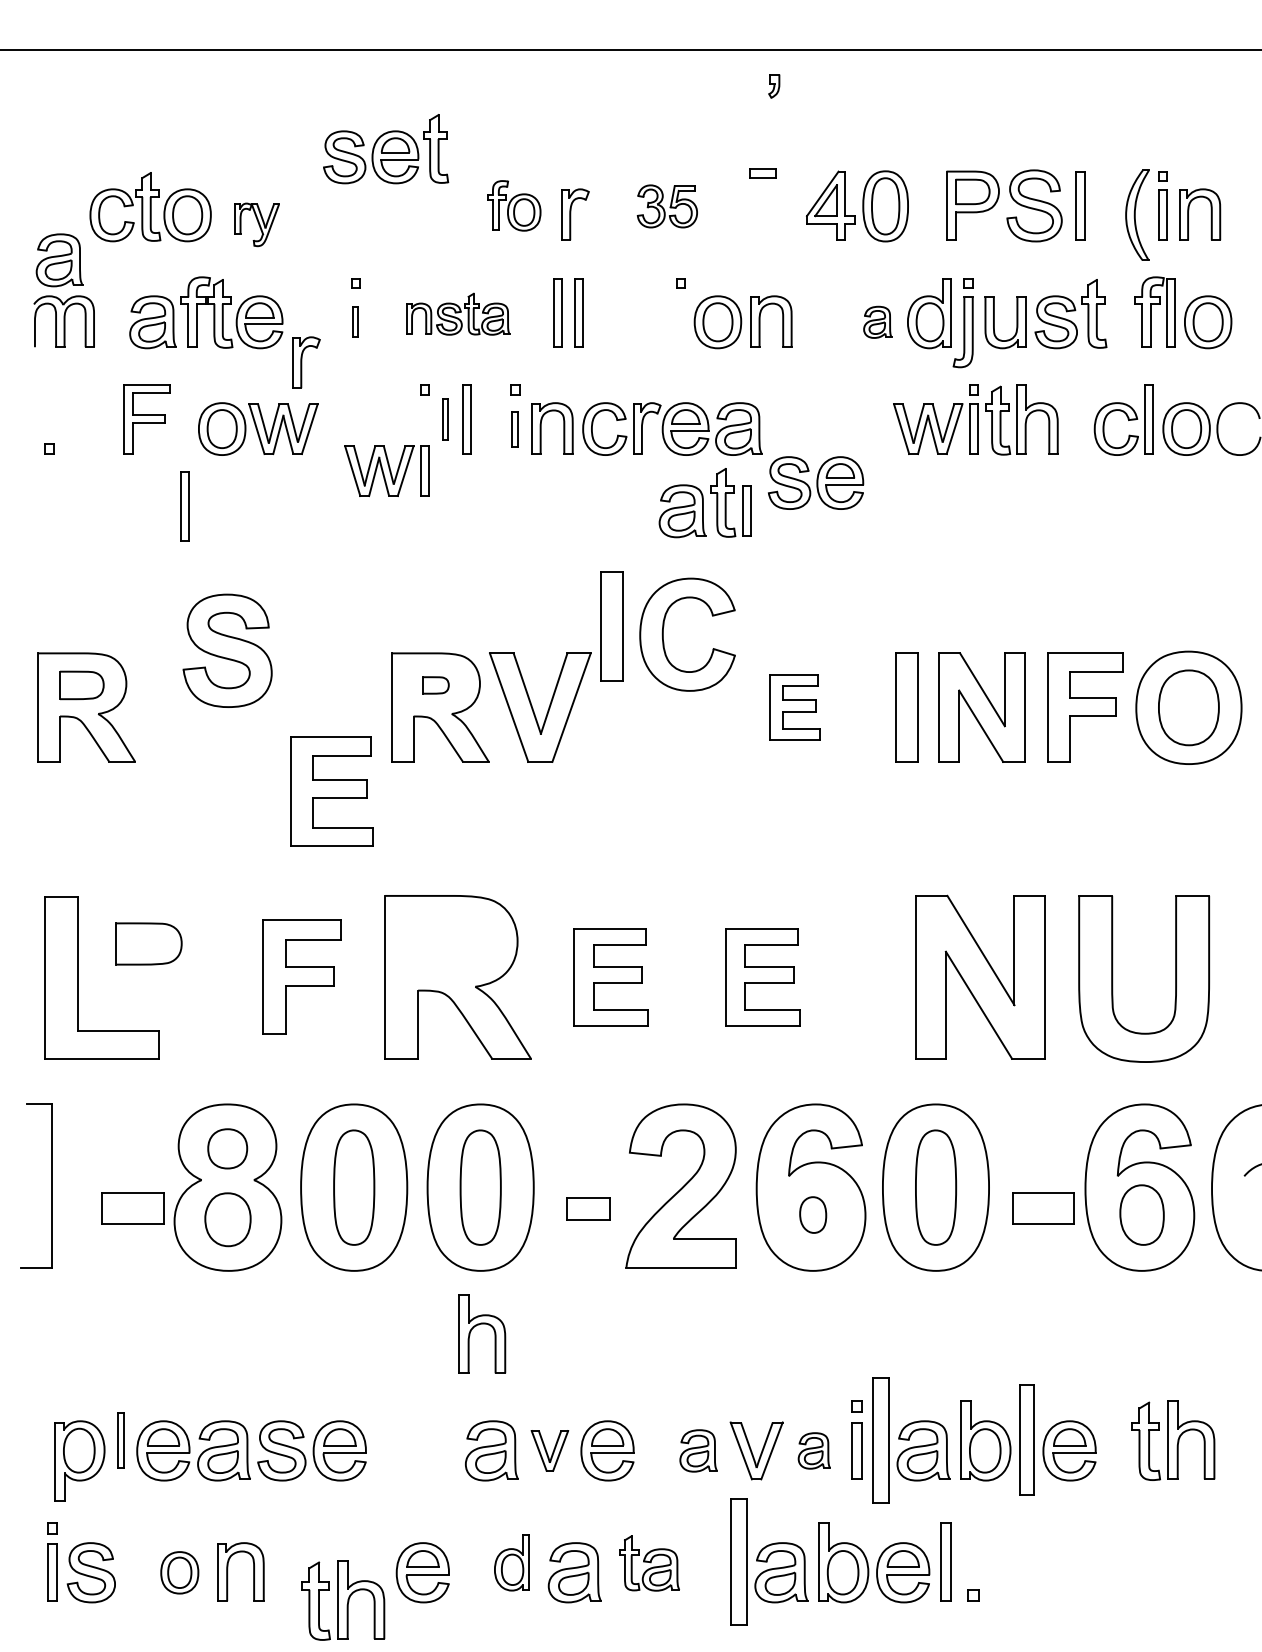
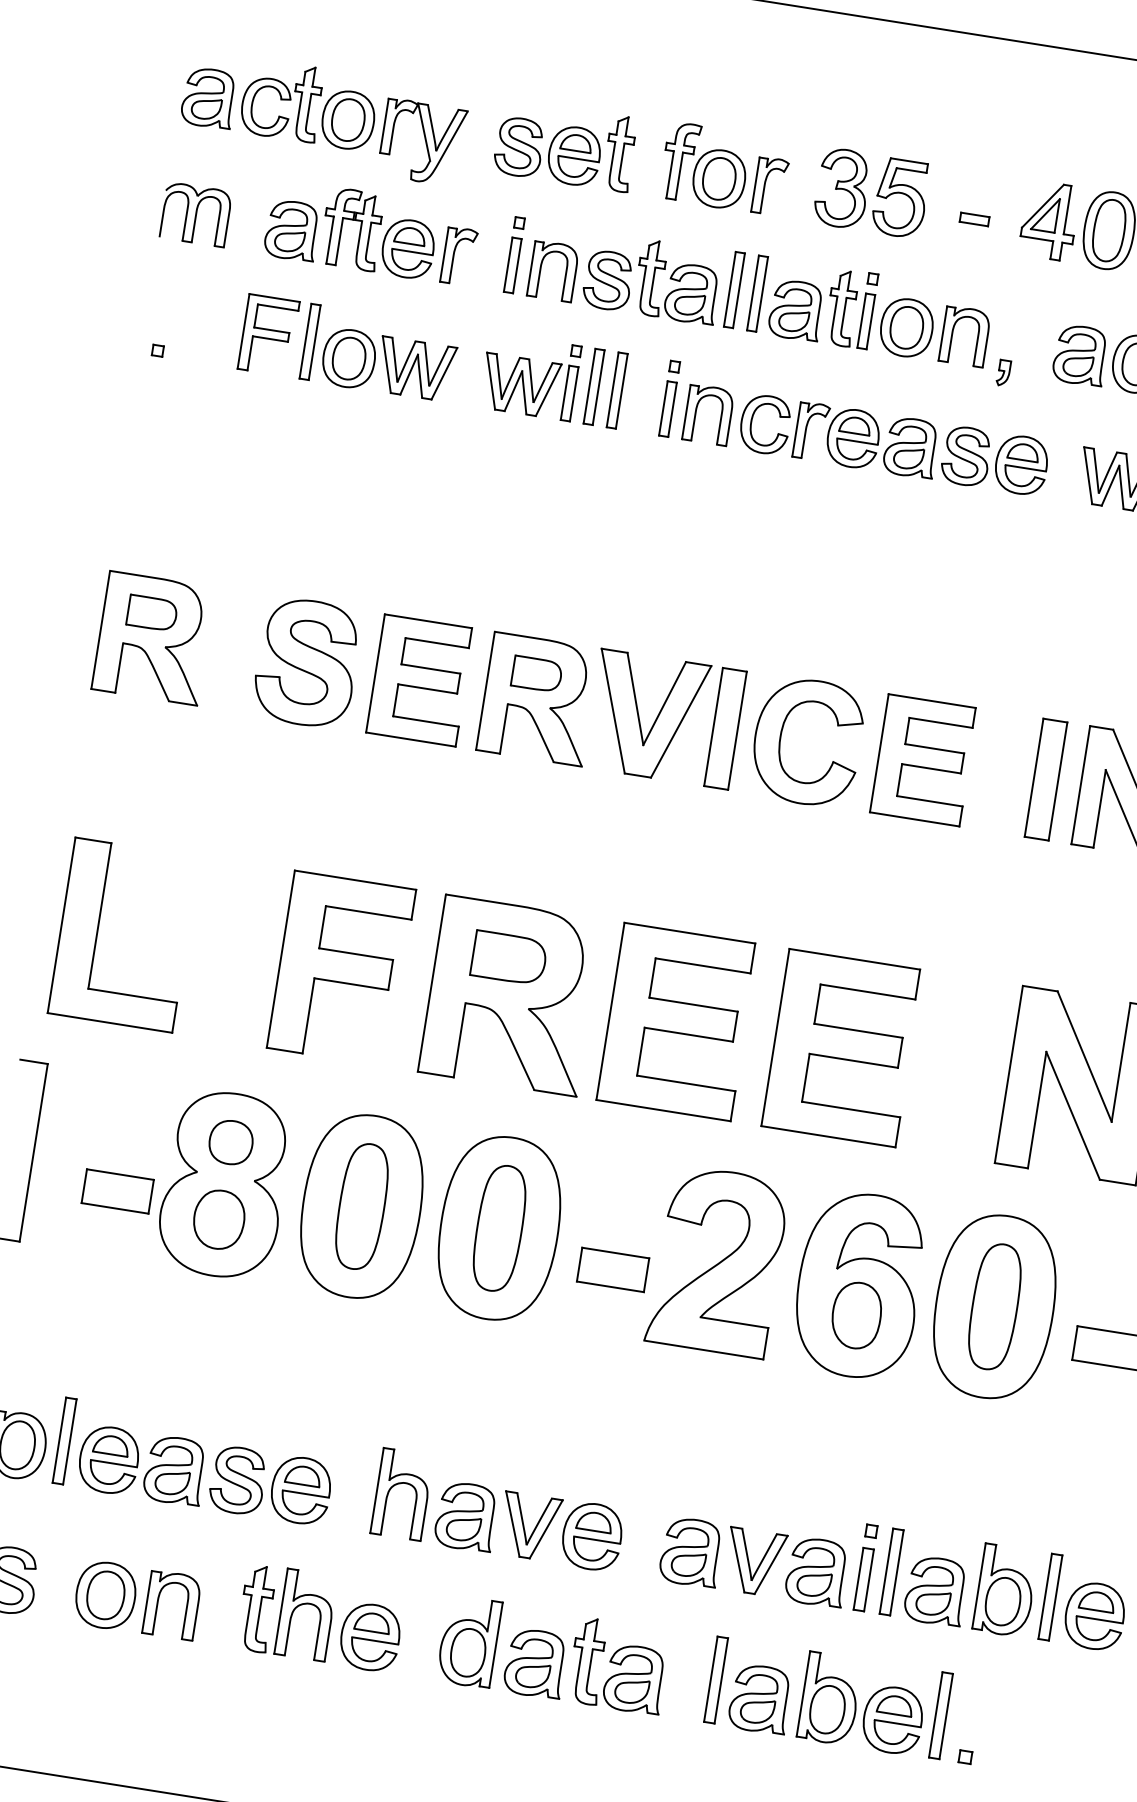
part: (774, 86) -> (1003, 373), moved
part: (386, 149) -> (566, 145), moved
part: (762, 173) -> (973, 219), moved
part: (513, 205) -> (704, 165), size x1.43
part: (667, 206) -> (871, 193), size x1.67
part: (257, 224) -> (422, 142), size x1.67
part: (59, 260) -> (208, 98), moved
part: (458, 314) -> (625, 274), size x1.67
part: (355, 321) -> (512, 264), size x1.67
part: (877, 322) -> (1080, 355), size x1.67
part: (306, 362) -> (459, 256), moved
part: (445, 419) -> (593, 386), size x1.67
part: (515, 428) -> (668, 408), size x1.43
part: (386, 470) -> (527, 386), moved
part: (816, 482) -> (995, 460), moved
part: (704, 503) -> (821, 305), moved
part: (184, 506) -> (309, 341), moved
part: (611, 626) -> (724, 728), moved
part: (663, 634) -> (781, 737), moved
part: (227, 650) -> (306, 662), moved
part: (435, 685) -> (536, 674), size x1.67
part: (794, 707) -> (923, 760), size x1.67
part: (331, 791) -> (420, 680), moved
part: (148, 943) -> (508, 957), moved
part: (301, 977) -> (340, 968), size x1.43
part: (610, 977) -> (677, 1022), size x1.67
part: (762, 977) -> (842, 1048), size x1.67
part: (588, 1208) -> (613, 1269), size x1.43
part: (812, 1214) -> (855, 1314), size x1.67
part: (479, 1325) -> (400, 1484), moved
part: (120, 1439) -> (64, 1440), size x1.43
part: (880, 1439) -> (891, 1571), size x0.62
part: (1026, 1439) -> (1049, 1596), size x0.71
part: (549, 1450) -> (529, 1526), size x1.43
part: (698, 1450) -> (691, 1551), size x1.43
part: (814, 1450) -> (817, 1571), size x1.67
part: (738, 1561) -> (715, 1679), size x0.62
part: (511, 1562) -> (468, 1641), size x1.43
part: (649, 1563) -> (618, 1666), size x1.43
part: (179, 1572) -> (105, 1595), size x1.43
part: (343, 1600) -> (286, 1612), moved

